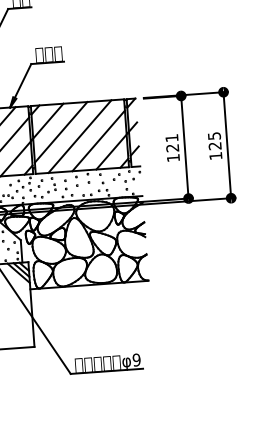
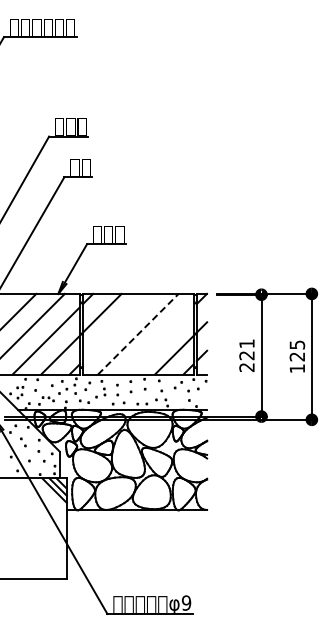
line: (61, 132) -> (116, 327), removed
line: (80, 136) -> (138, 334), solid -> dashed
line: (98, 140) -> (159, 340), removed
text: (172, 158) -> (246, 367), 121 -> 221

